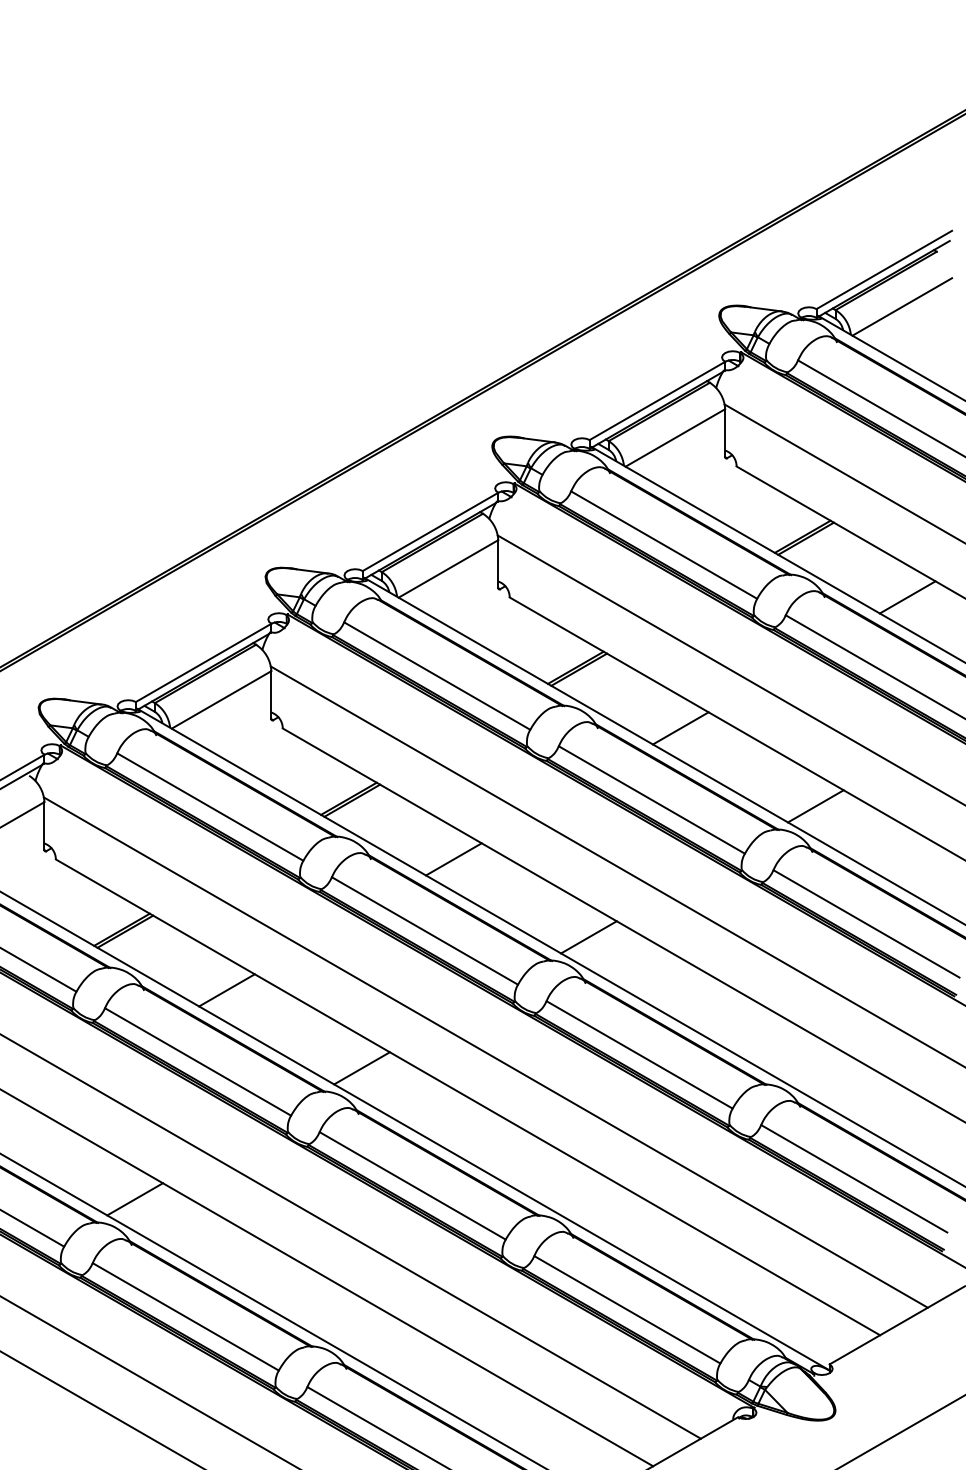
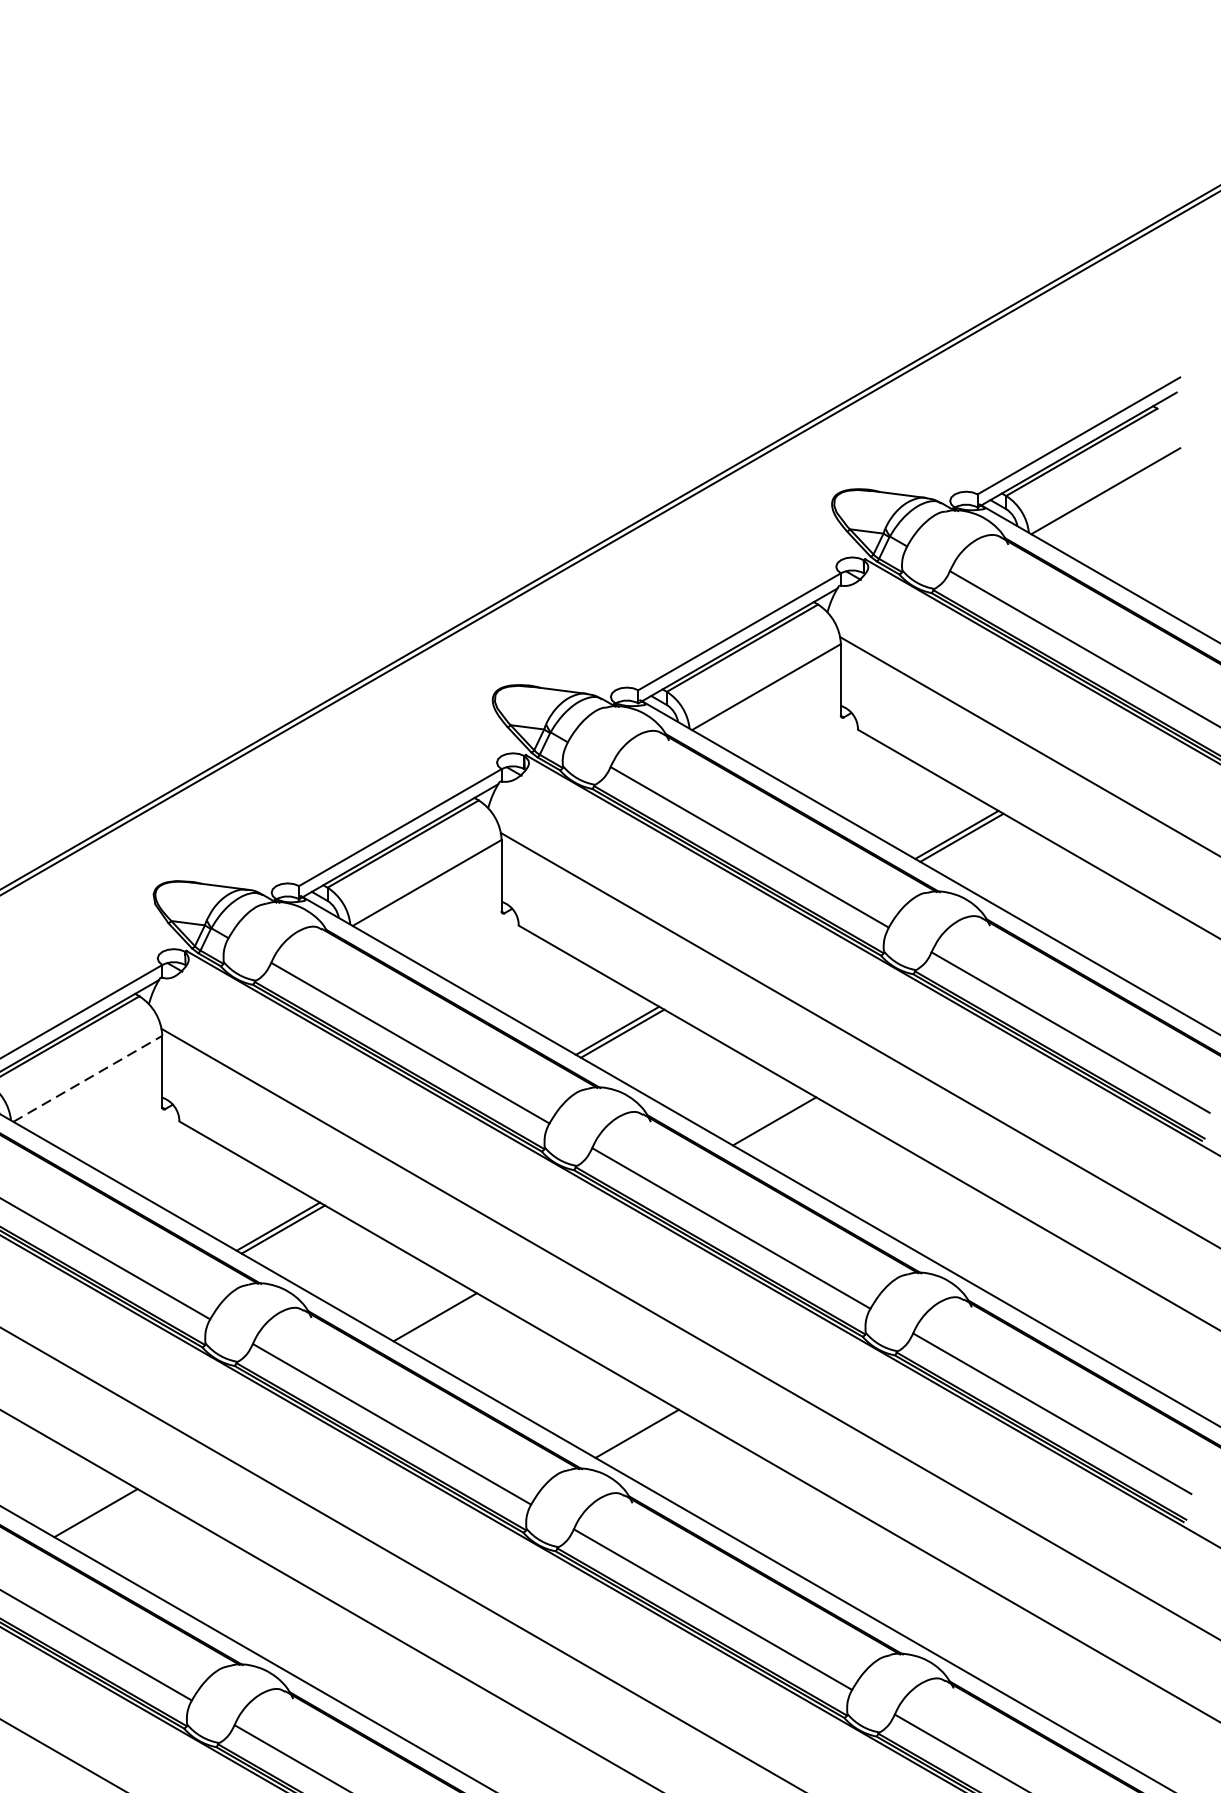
line: (907, 597) -> (1113, 925), removed
line: (221, 699) -> (87, 1078), solid -> dashed
line: (815, 806) -> (976, 1238), removed
line: (361, 1068) -> (297, 1629), removed

